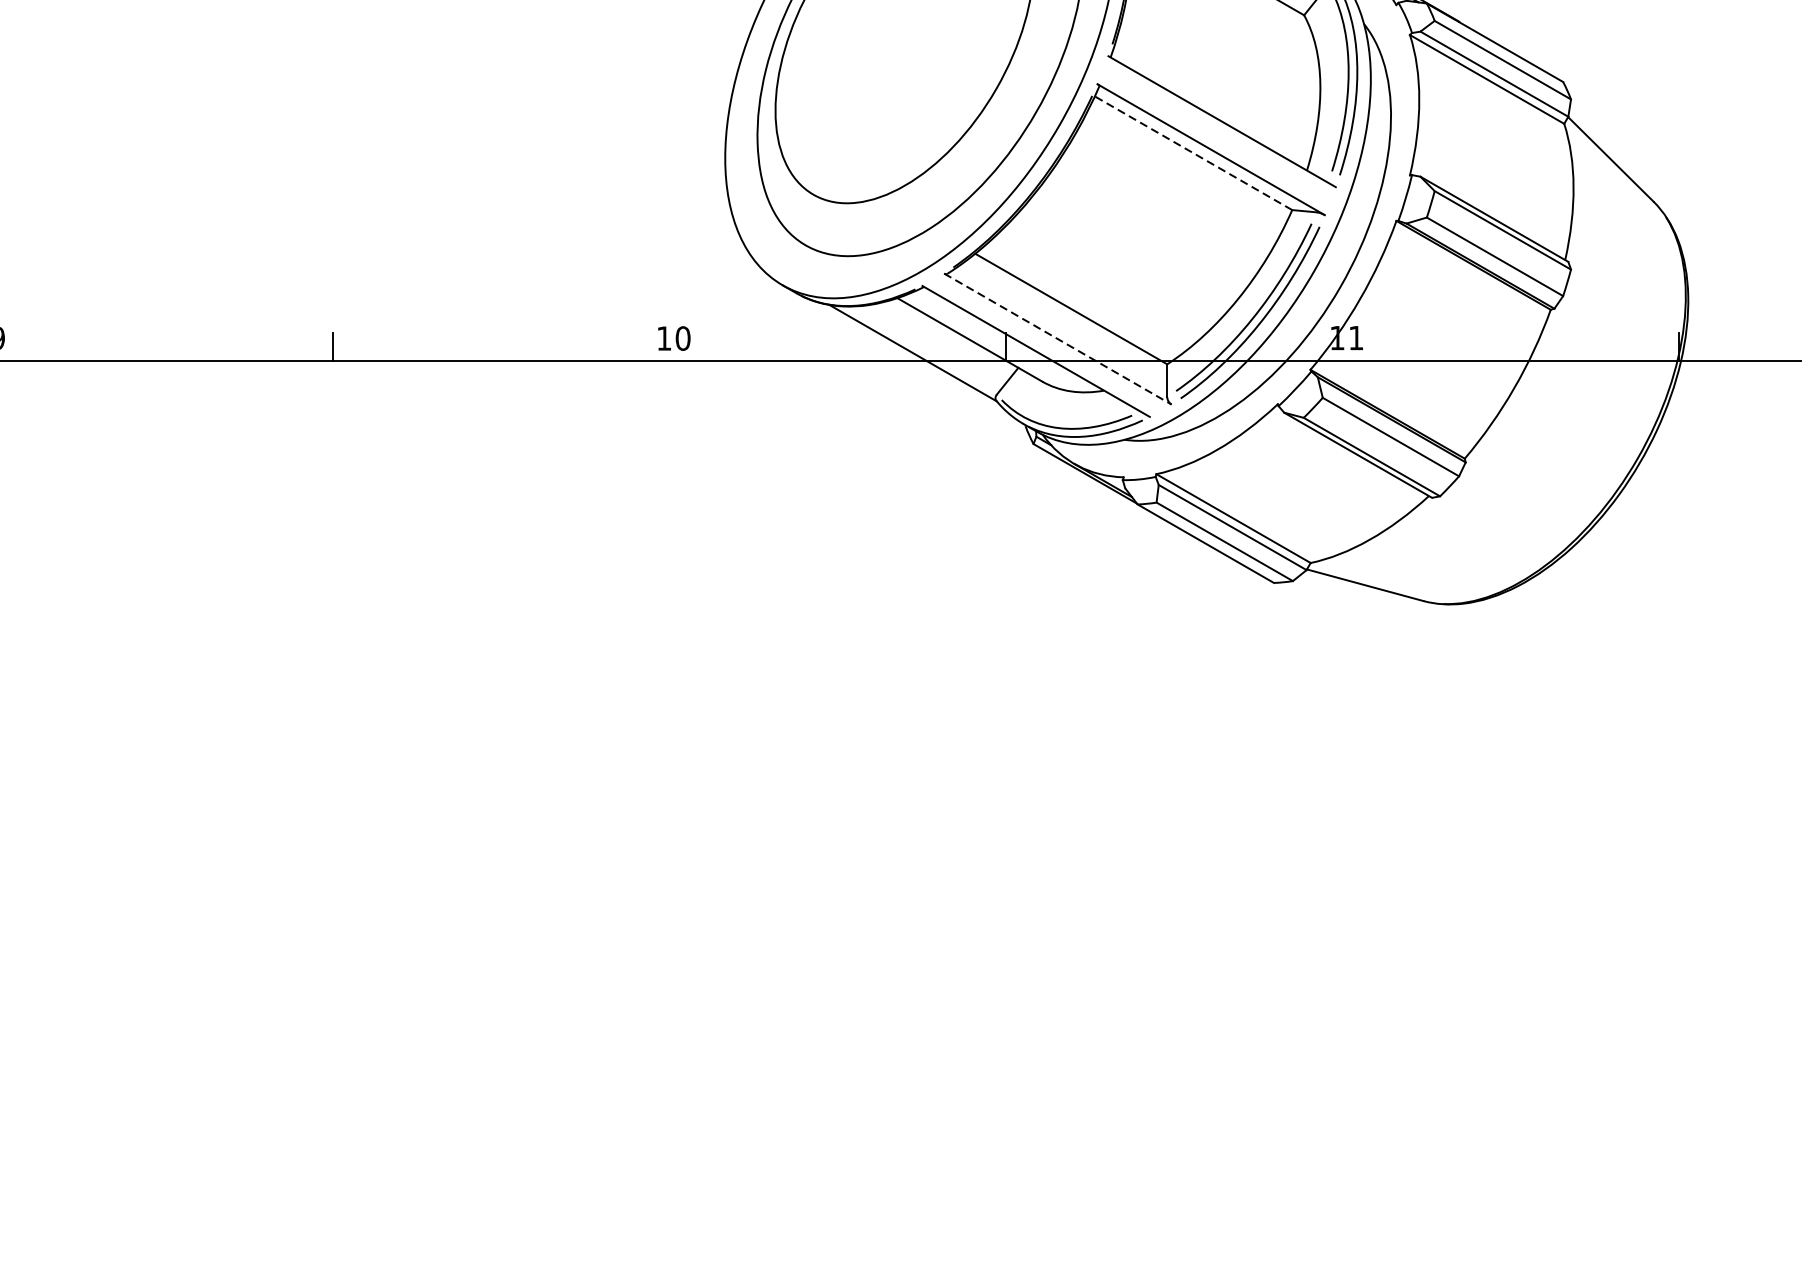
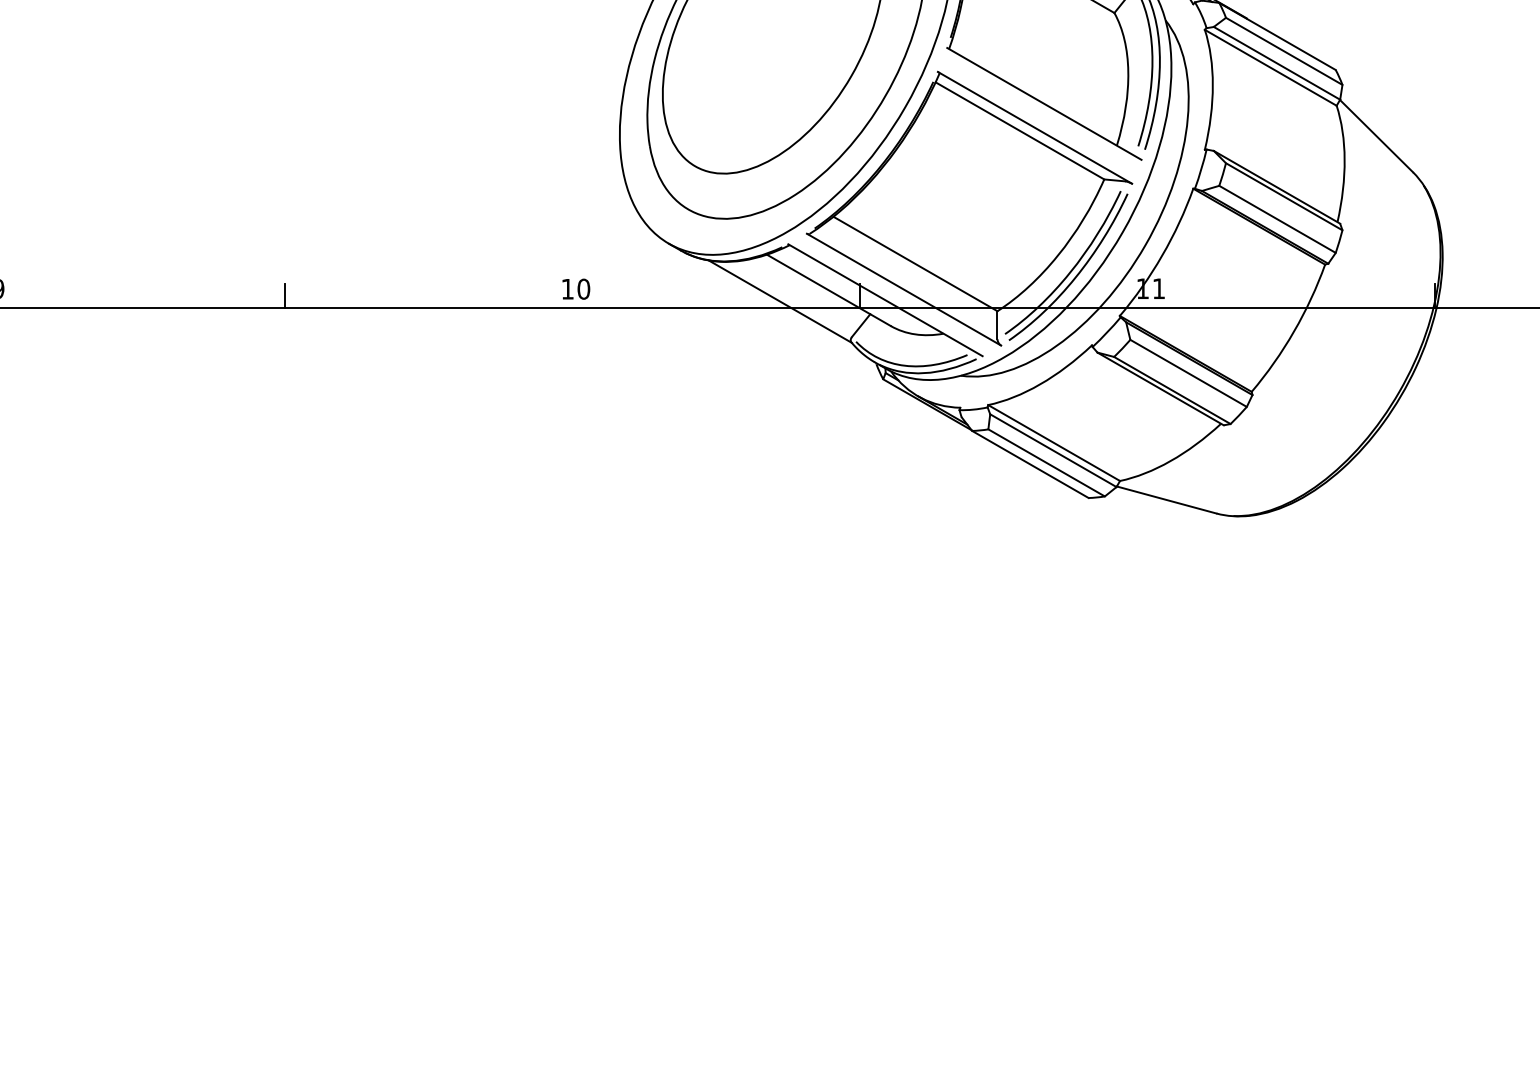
line: (1193, 152) -> (1019, 130), dashed -> solid
line: (1058, 338) -> (904, 289), dashed -> solid

